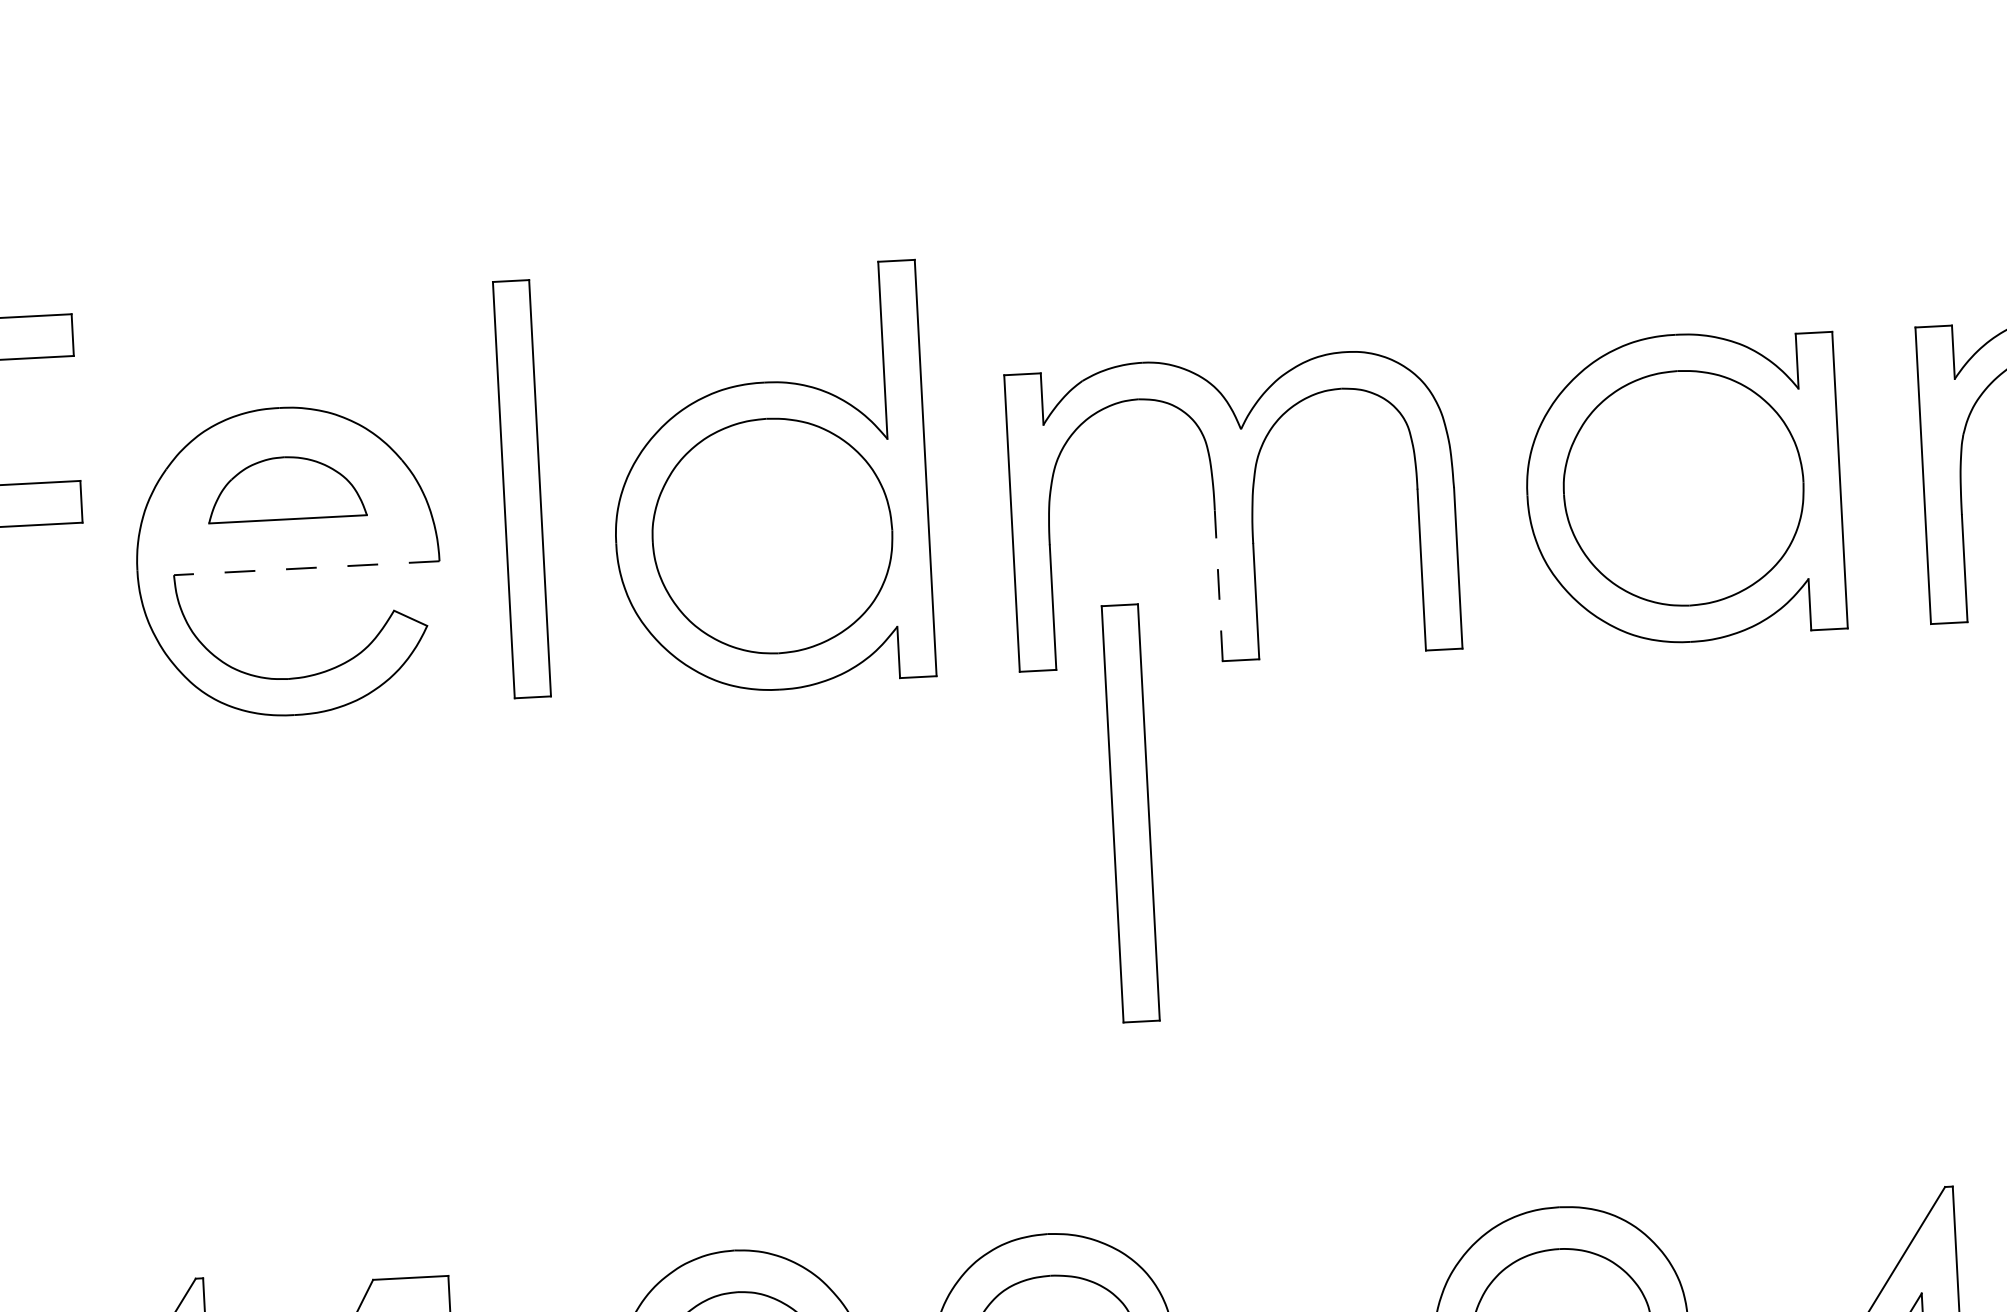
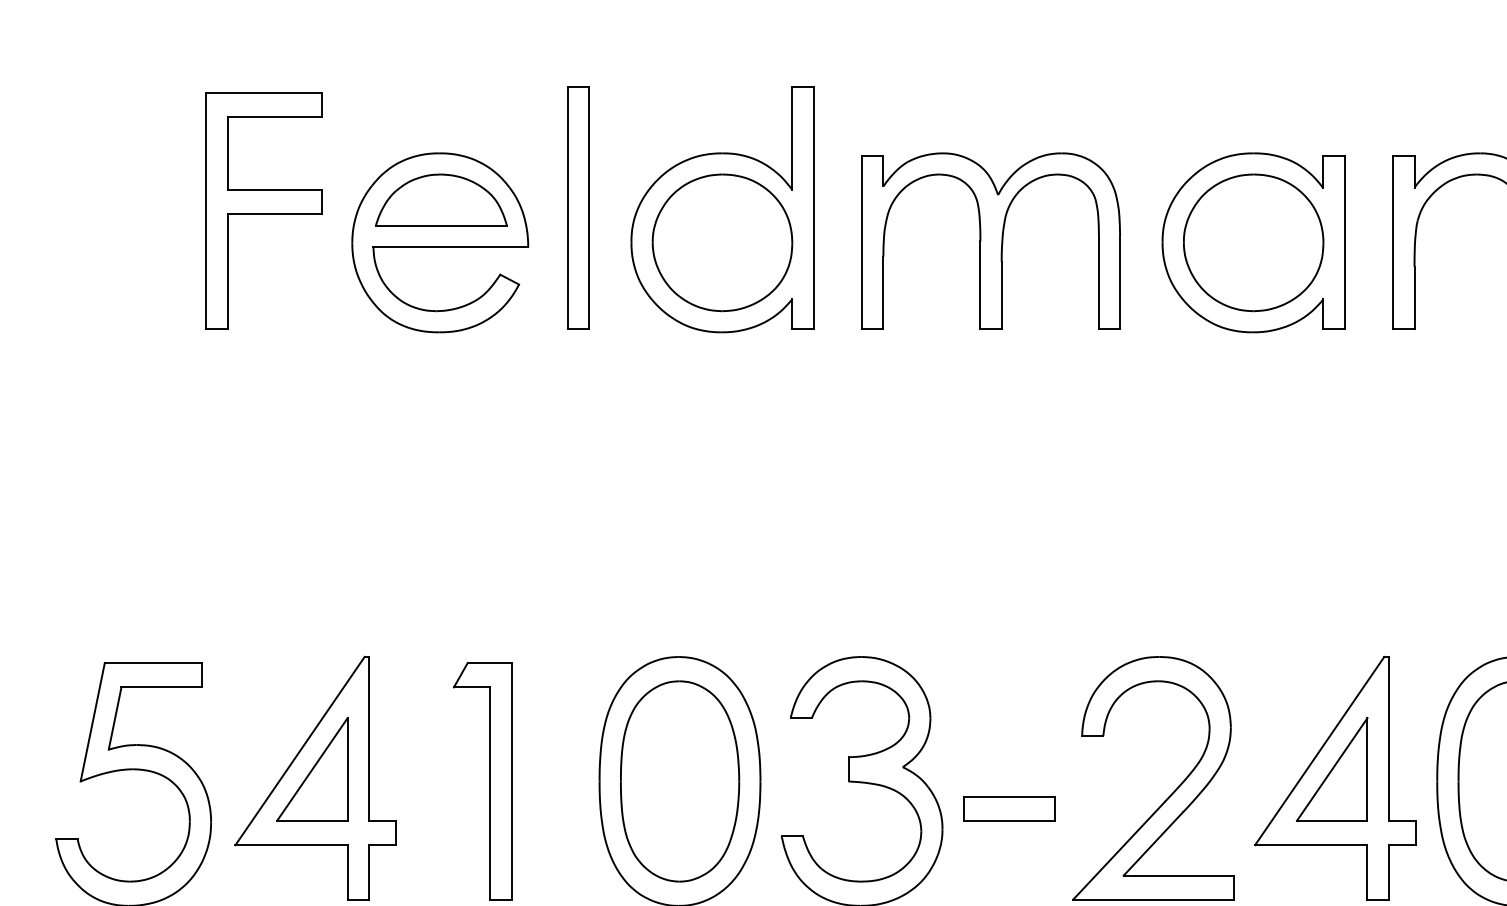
part: (286, 486) -> (441, 199), size x1.43
line: (306, 568) -> (450, 247), dashed -> solid
line: (1218, 586) -> (980, 285), dashed -> solid
part: (1131, 812) -> (922, 414), removed

